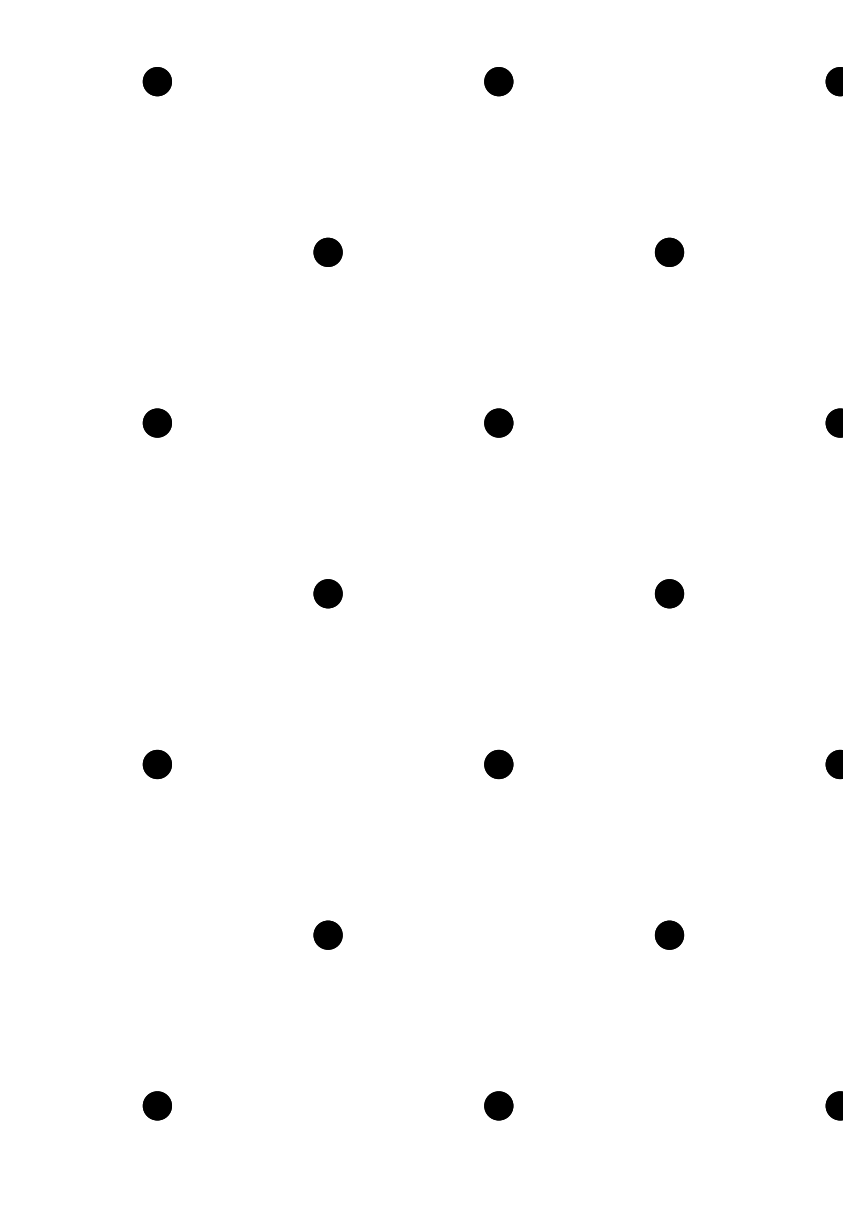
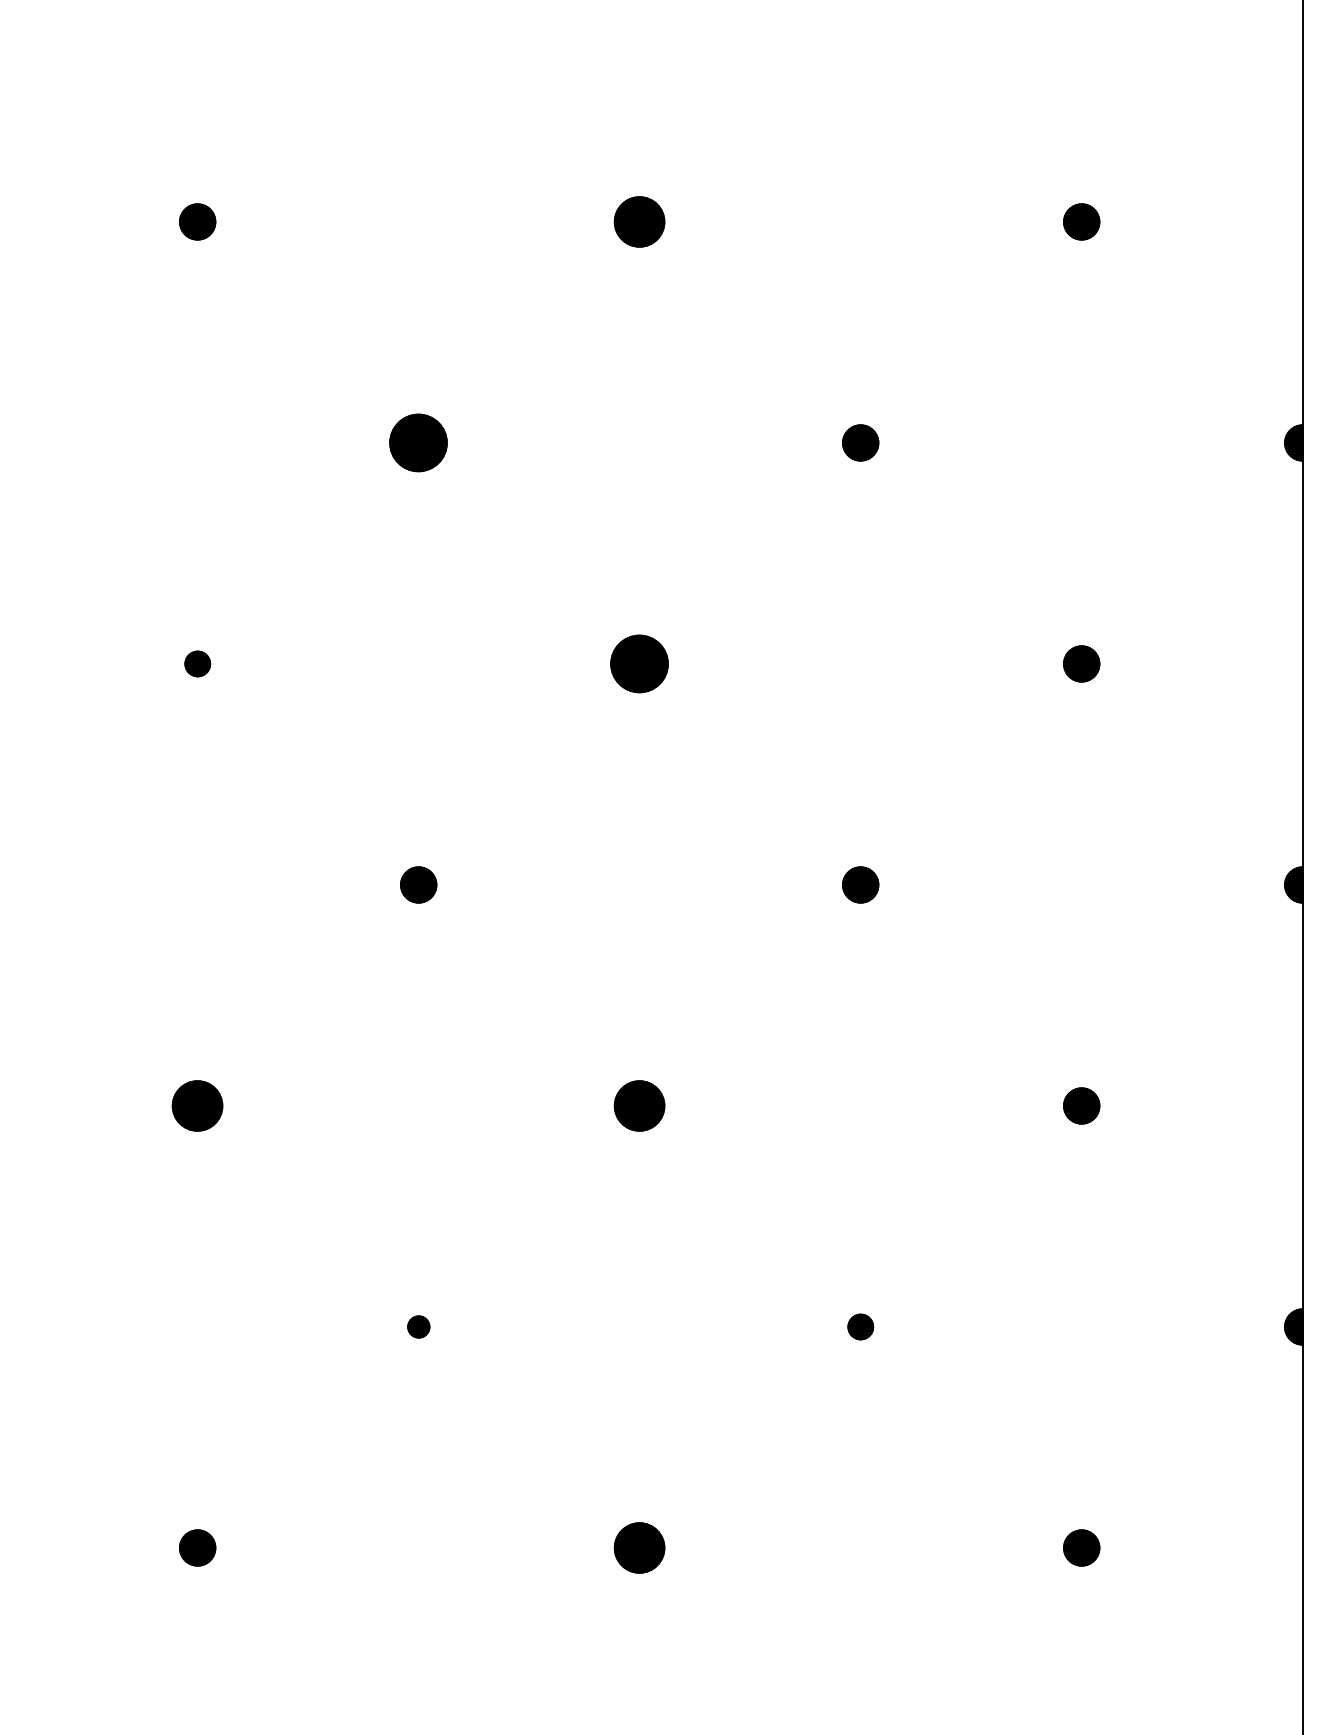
part: (498, 81) -> (639, 221), size x1.4
part: (327, 252) -> (418, 442), size x1.6
part: (157, 422) -> (197, 663), size x0.7
part: (498, 422) -> (639, 663), size x1.6
part: (157, 764) -> (197, 1105), size x1.4
part: (498, 764) -> (639, 1105), size x1.4
part: (327, 934) -> (418, 1326), size x0.6
part: (669, 934) -> (860, 1326), size x0.7
part: (498, 1105) -> (639, 1547), size x1.4

